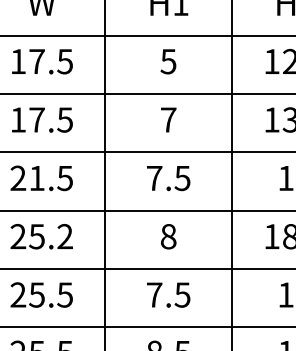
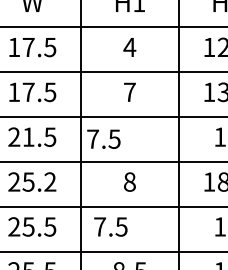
text: (168, 61) -> (129, 47), 5 -> 4
text: (168, 177) -> (103, 138), moved
text: (168, 294) -> (110, 226), moved

